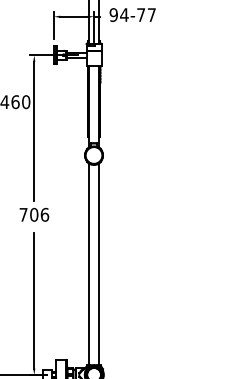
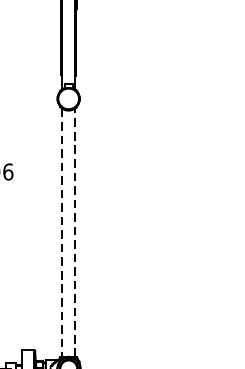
line: (99, 263) -> (75, 231), solid -> dashed
line: (88, 264) -> (61, 233), solid -> dashed

